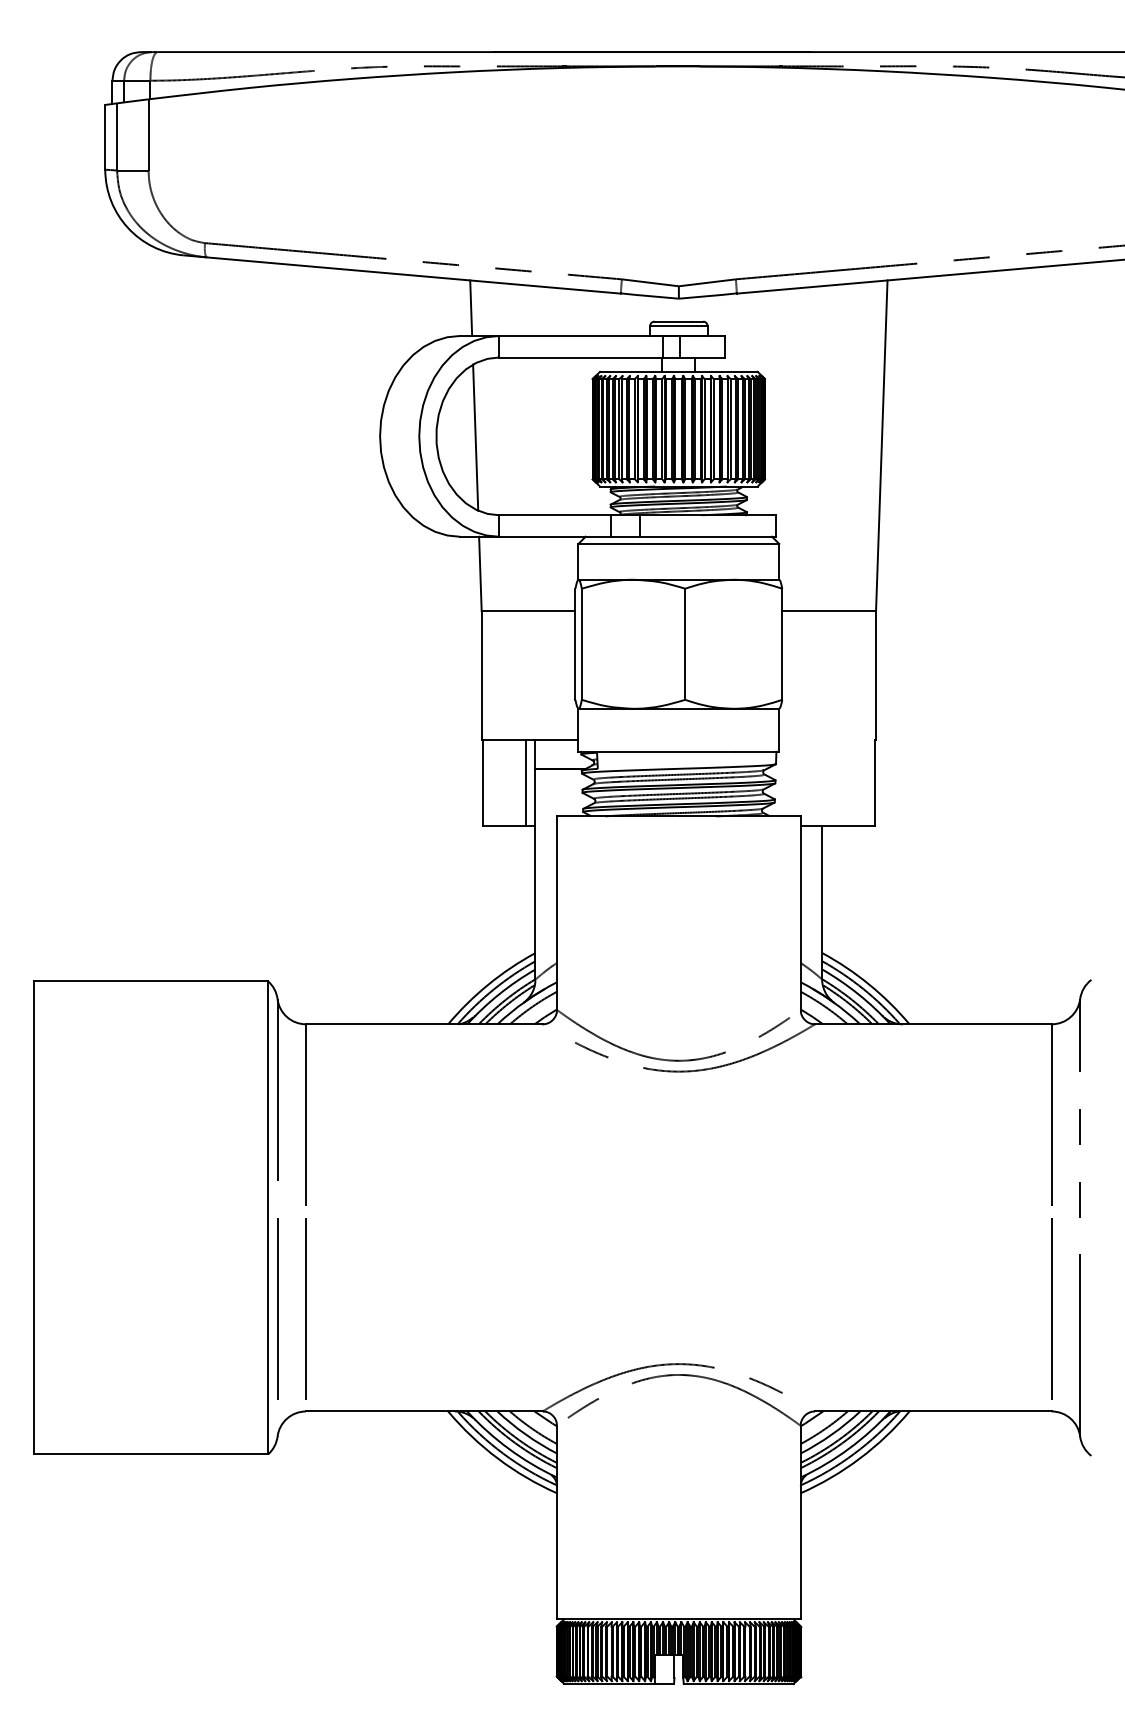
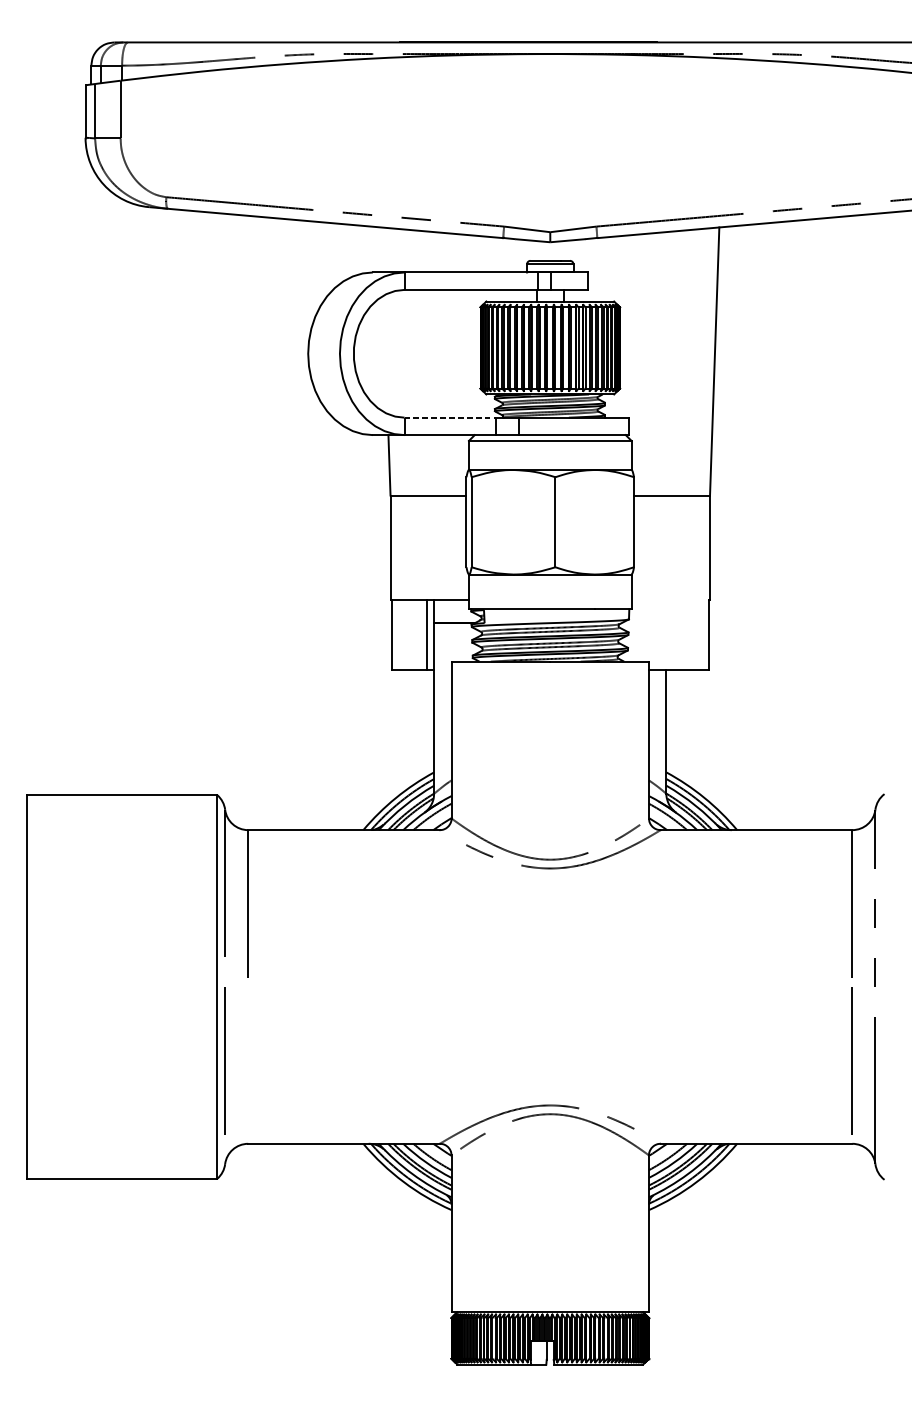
line: (471, 308) -> (382, 250), removed
line: (475, 437) -> (385, 354), removed
line: (555, 515) -> (450, 417), solid -> dashed
line: (305, 1308) -> (247, 1060), removed

